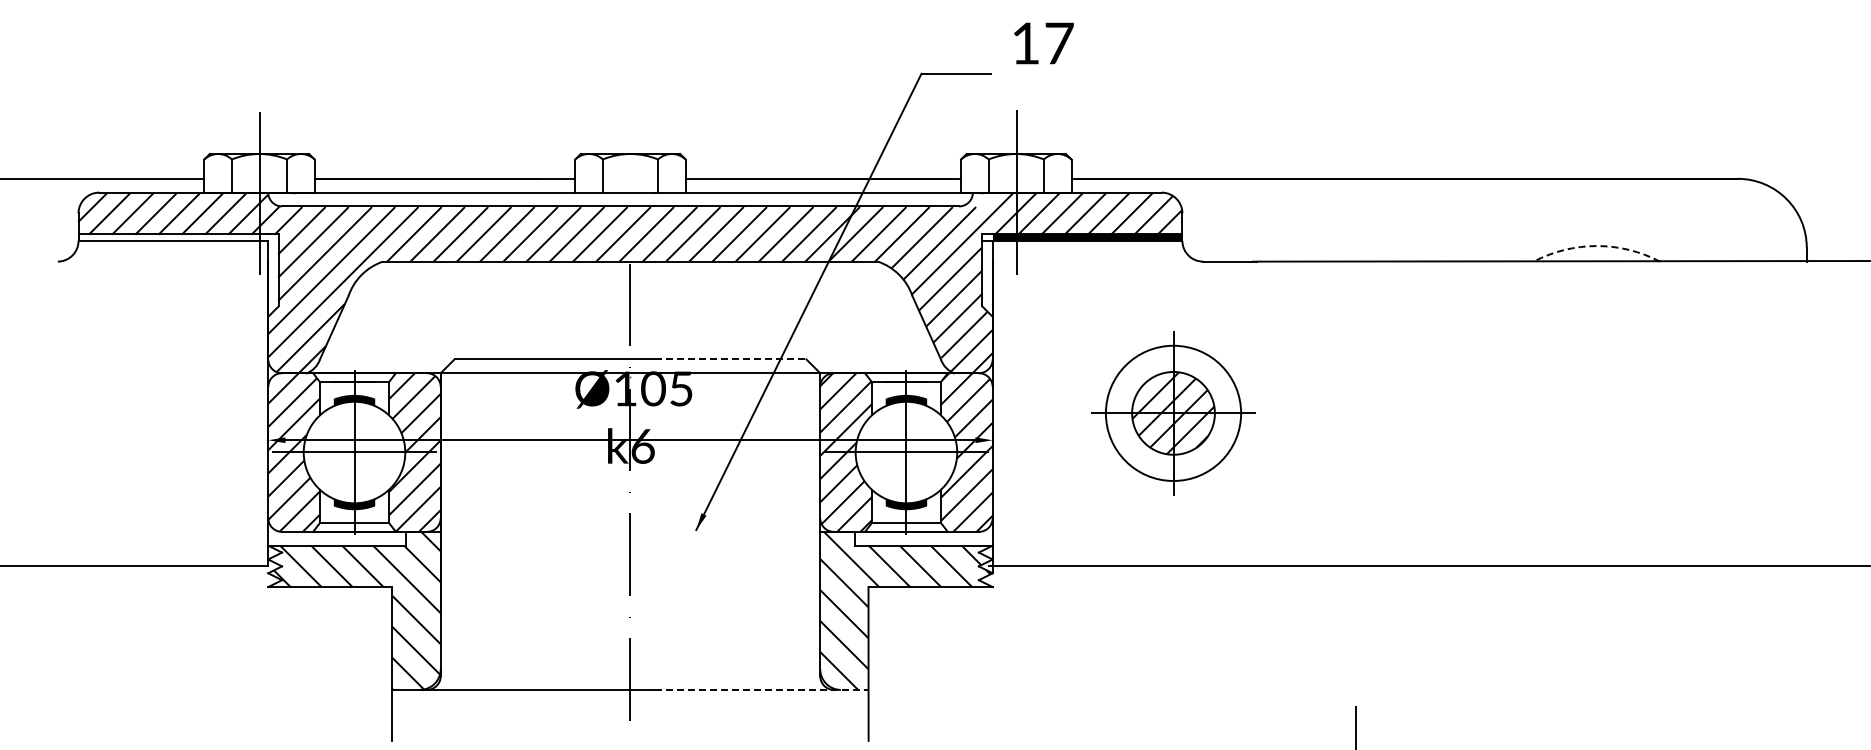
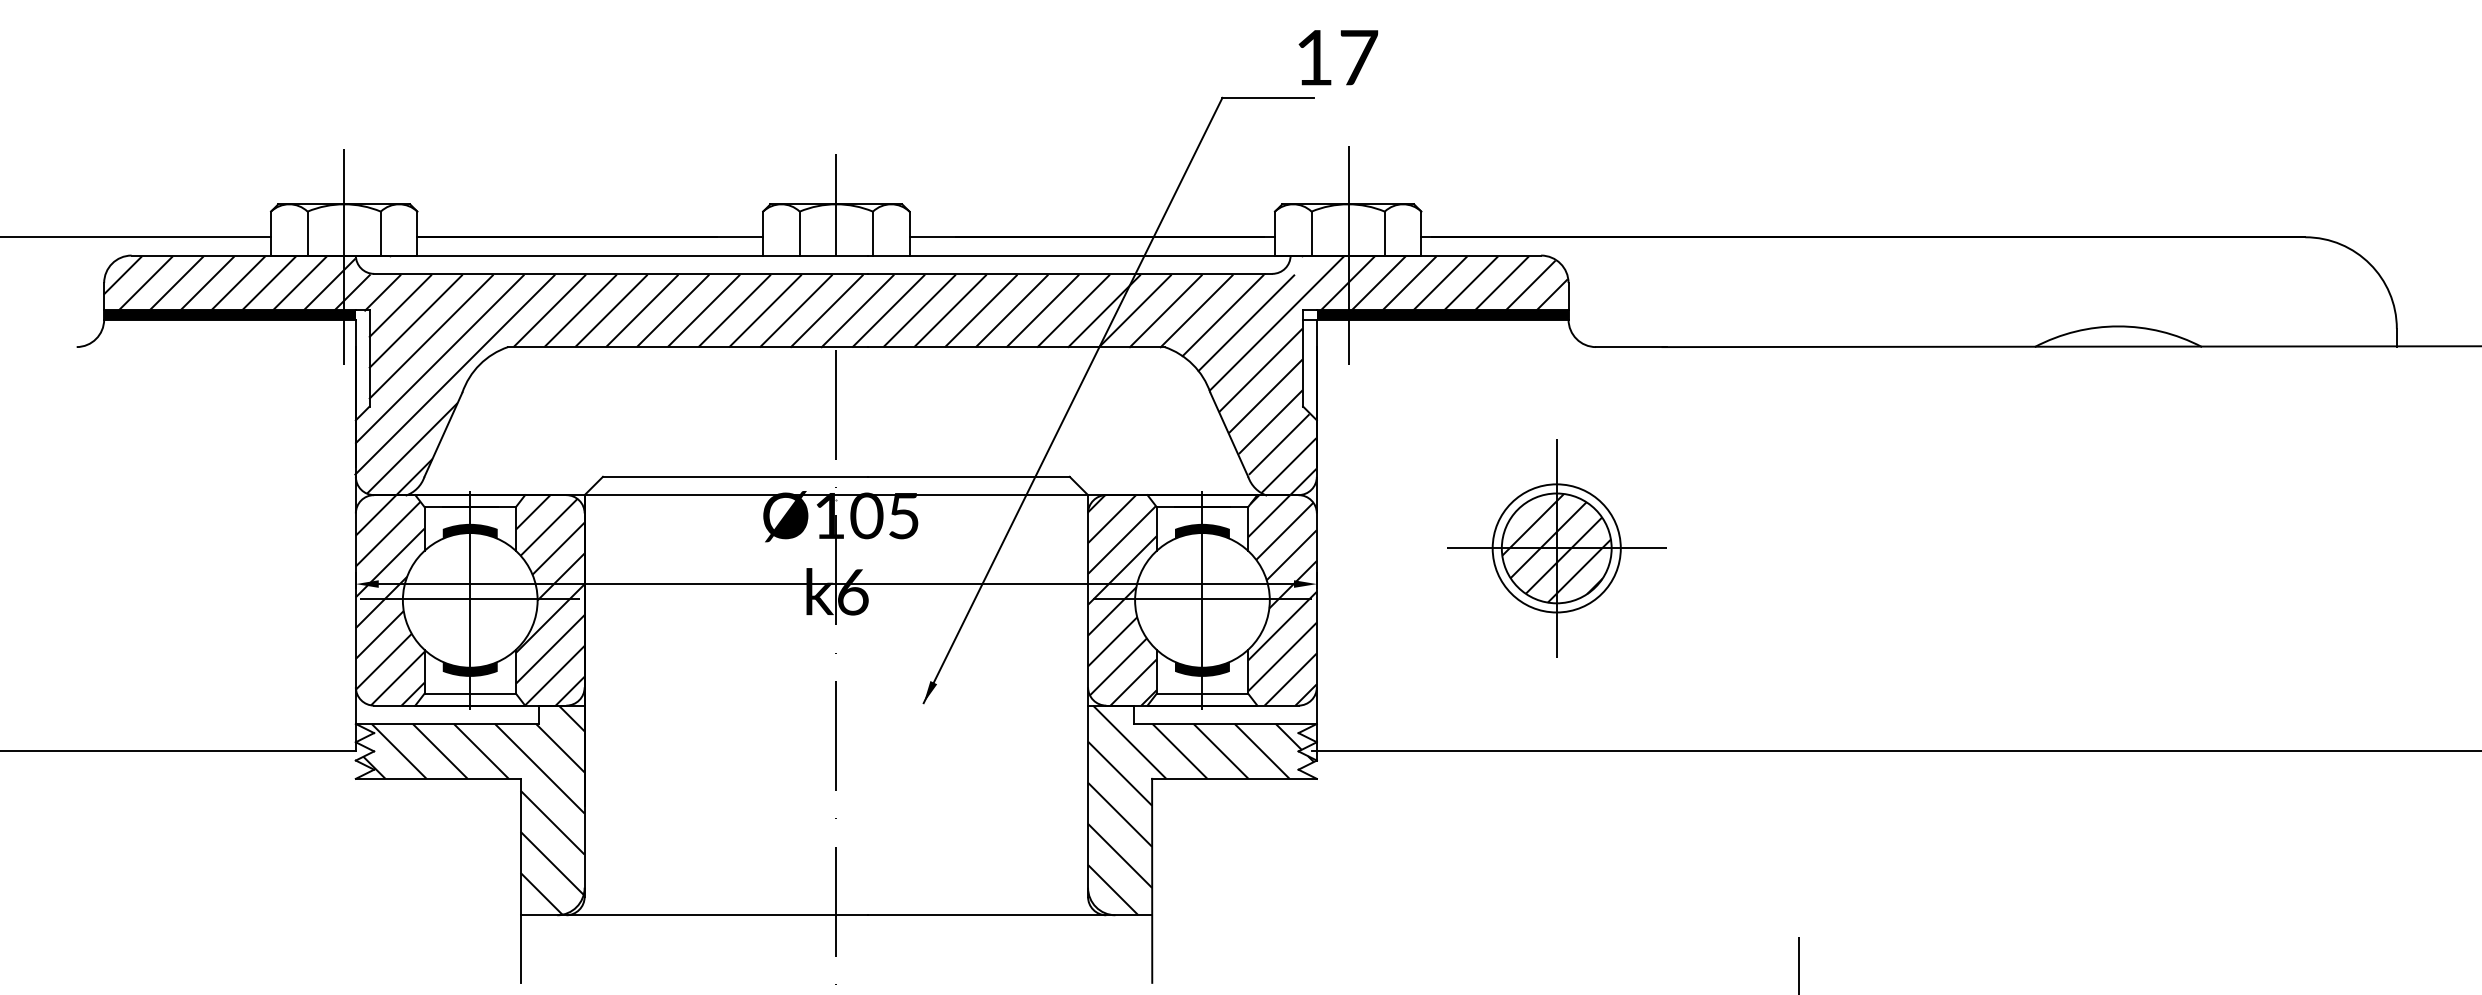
text: (1043, 43) -> (1337, 57), moved
line: (630, 154) -> (836, 204), added
fill: (173, 237) -> (230, 315), added
arc: (1596, 246) -> (2117, 327), dashed -> solid
line: (730, 359) -> (969, 476), dashed -> solid
circle: (1173, 413) -> (1556, 548), size x0.71
line: (761, 689) -> (1010, 914), dashed -> solid

